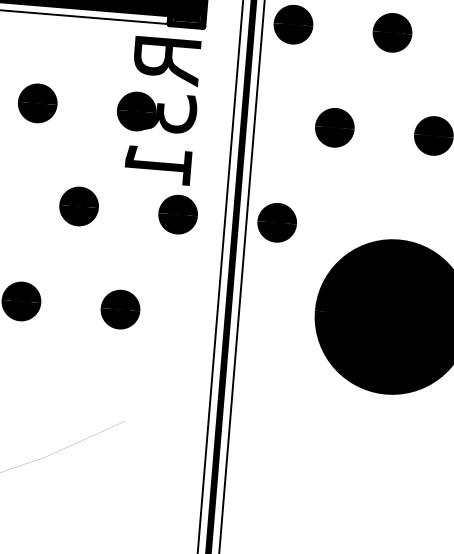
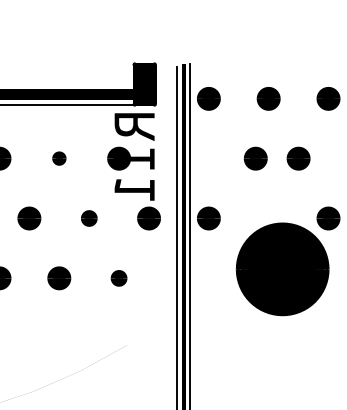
part: (38, 103) -> (59, 158), size x0.6
text: (170, 112) -> (139, 157), R31 -> R11
part: (334, 127) -> (255, 158), moved
part: (79, 206) -> (89, 218), size x0.7
part: (119, 309) -> (118, 278), size x0.7

